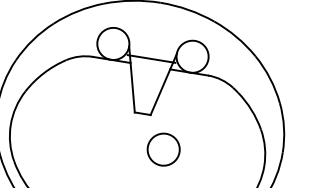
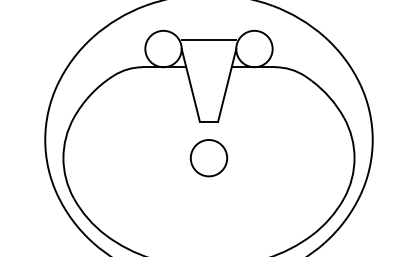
line: (151, 58) -> (208, 39), moved
circle: (163, 149) -> (208, 158), moved

